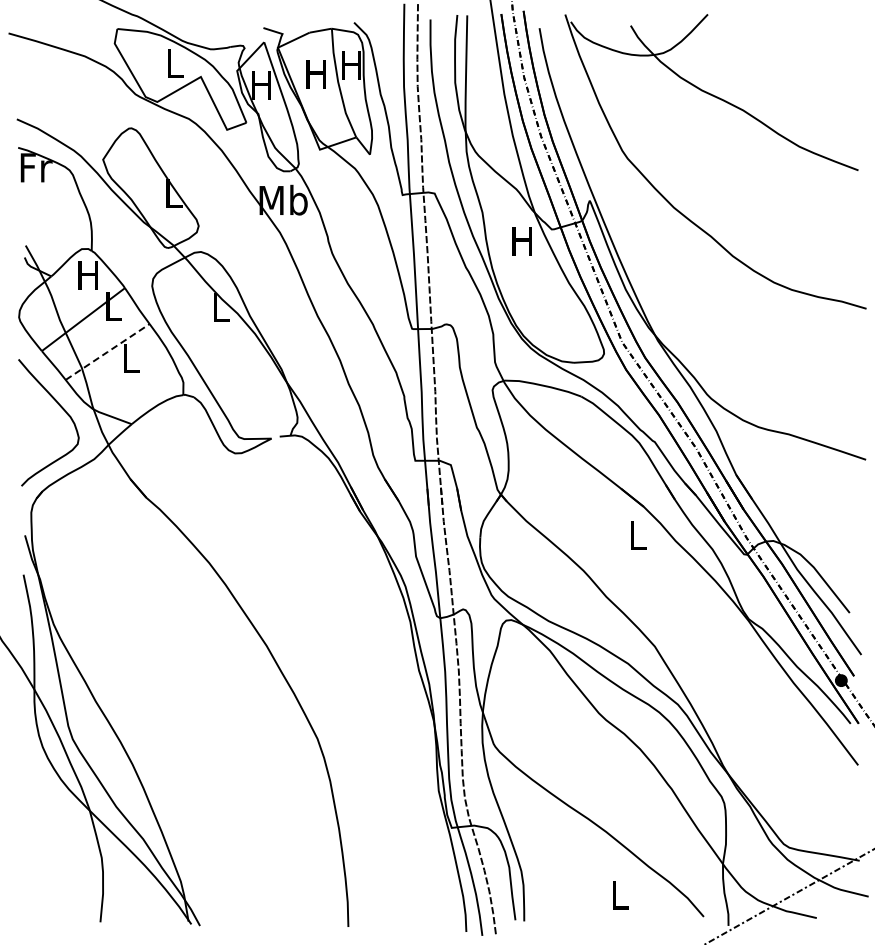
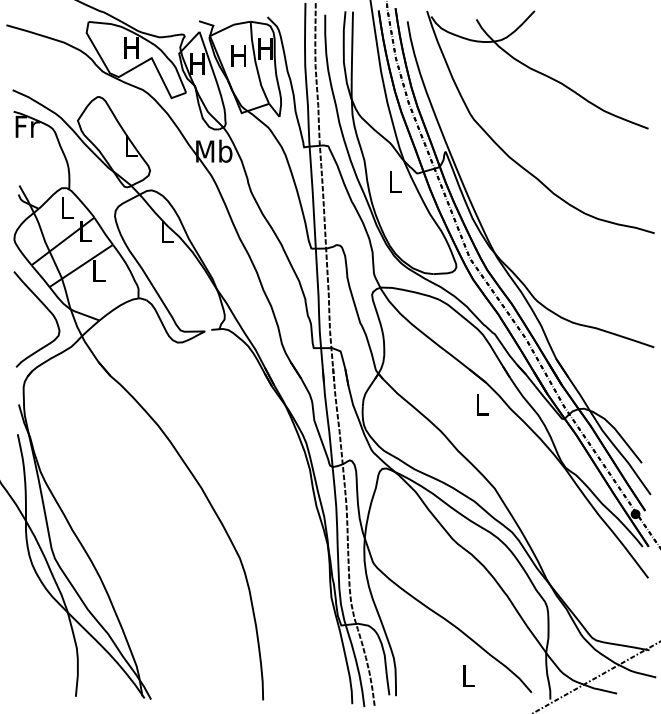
text: (173, 63) -> (131, 48), L -> H
text: (521, 241) -> (393, 182), H -> L
text: (87, 275) -> (66, 208), H -> L
line: (107, 351) -> (81, 265), dashed -> solid

